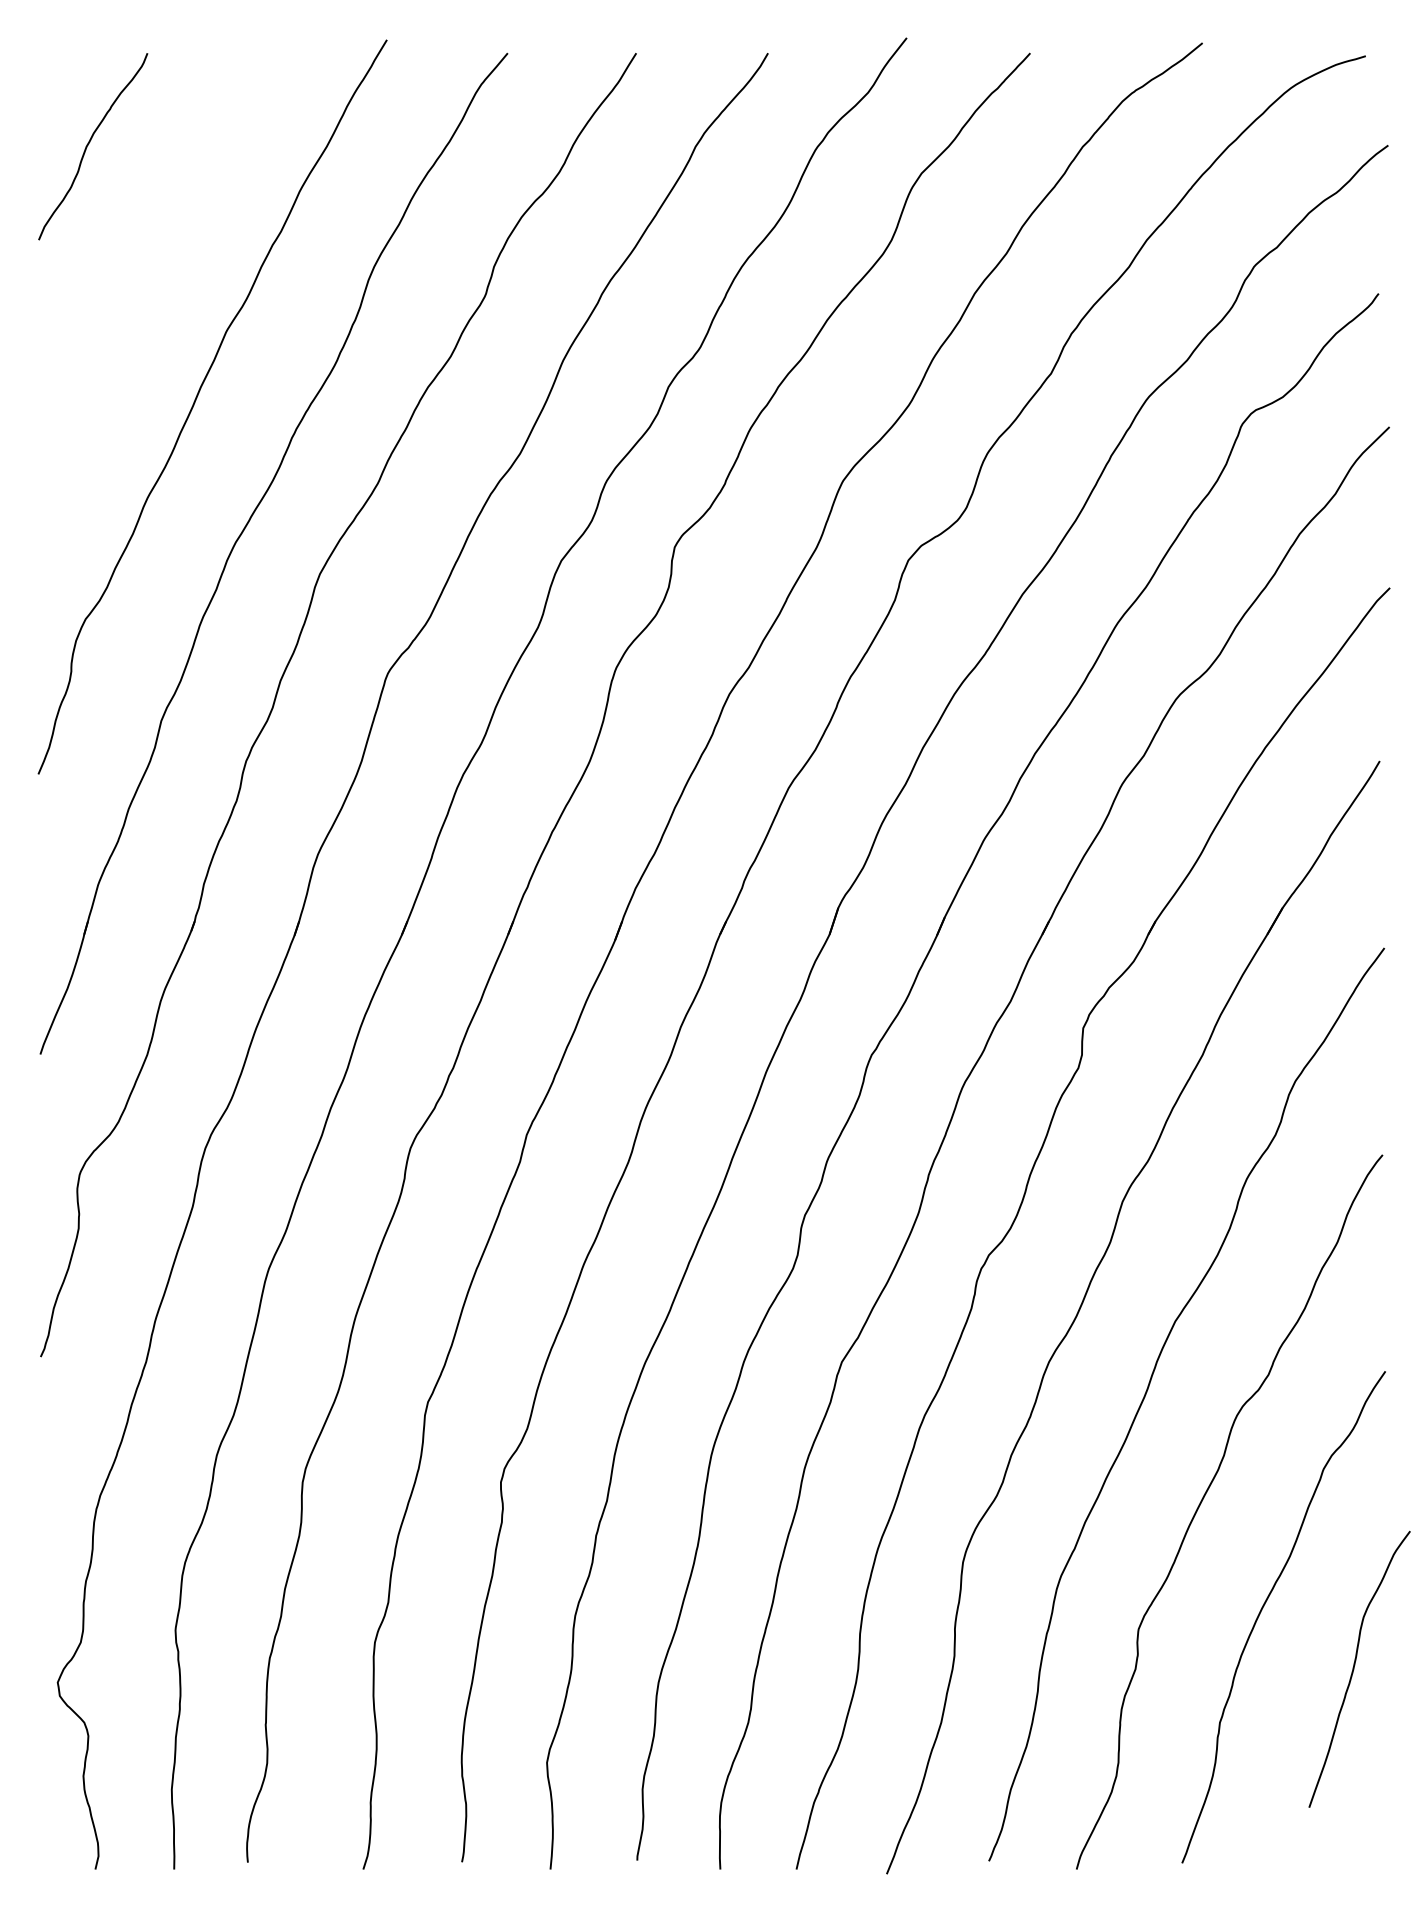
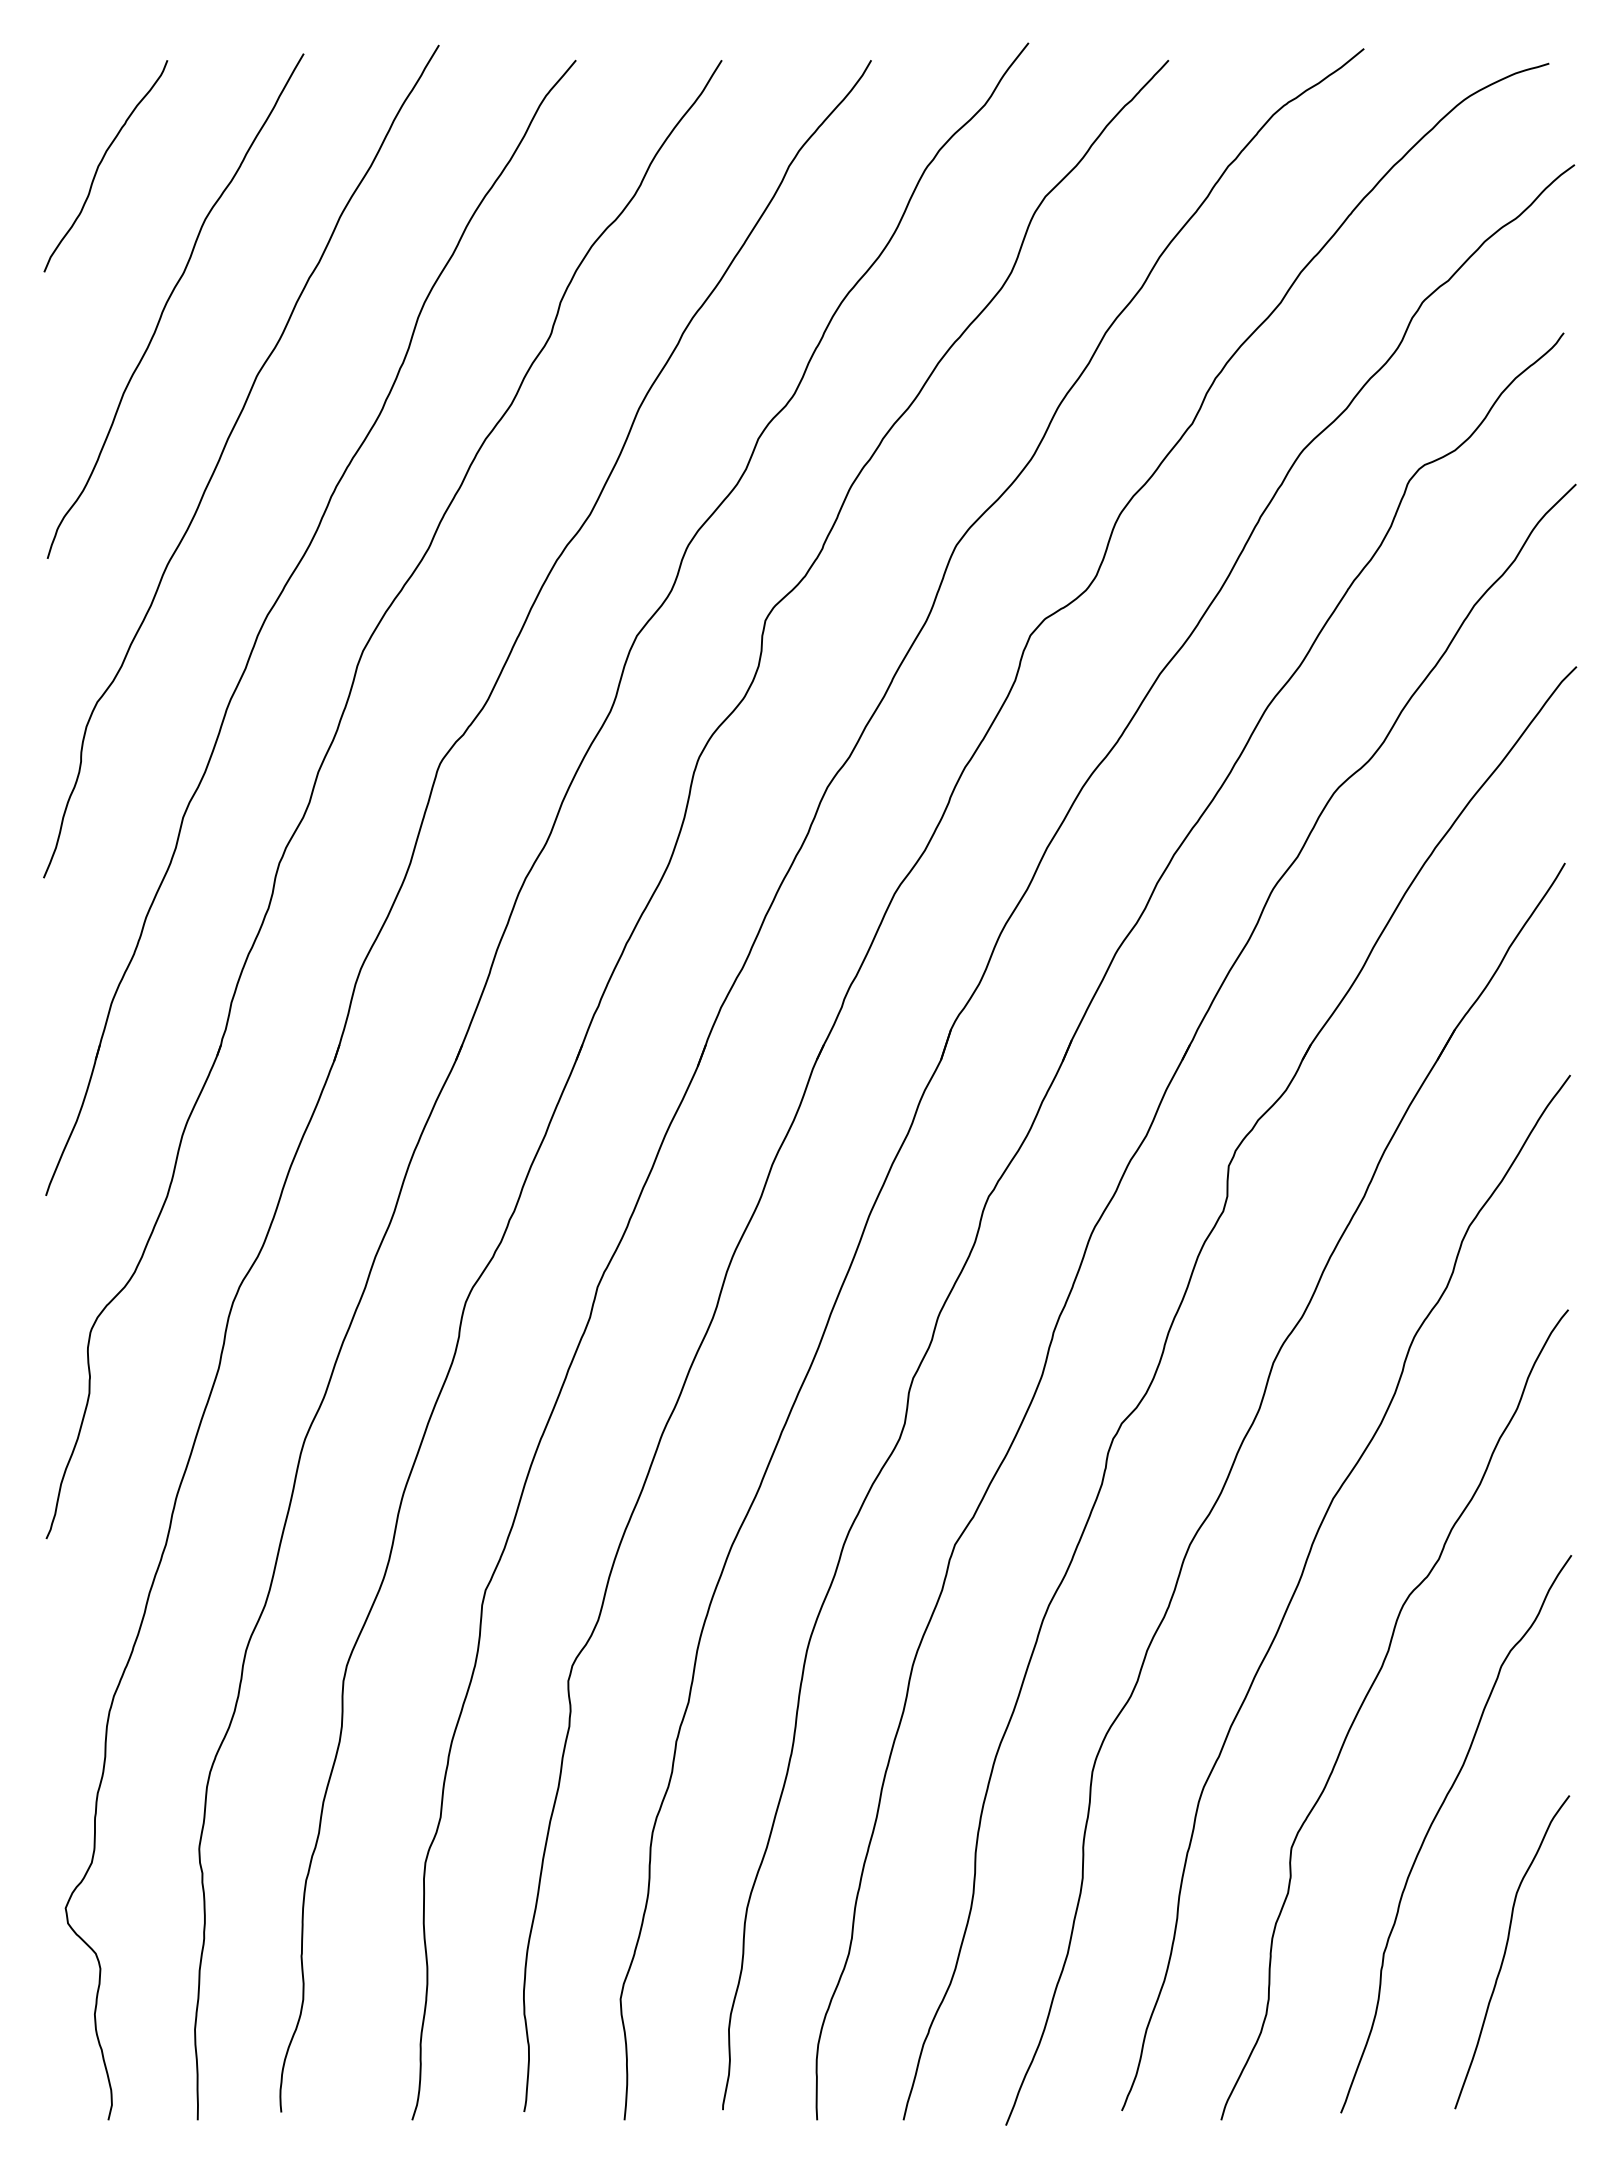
curve: (148, 265) -> (168, 301), added
curve: (1354, 1668) -> (1506, 1951), moved

